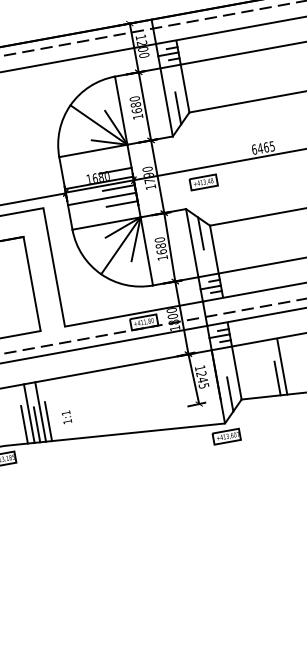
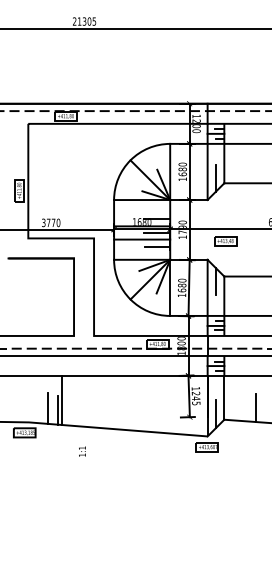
line: (282, 366) -> (261, 399), removed
line: (28, 414) -> (52, 400), removed
text: (66, 417) -> (82, 451), moved
line: (48, 421) -> (67, 409), removed

